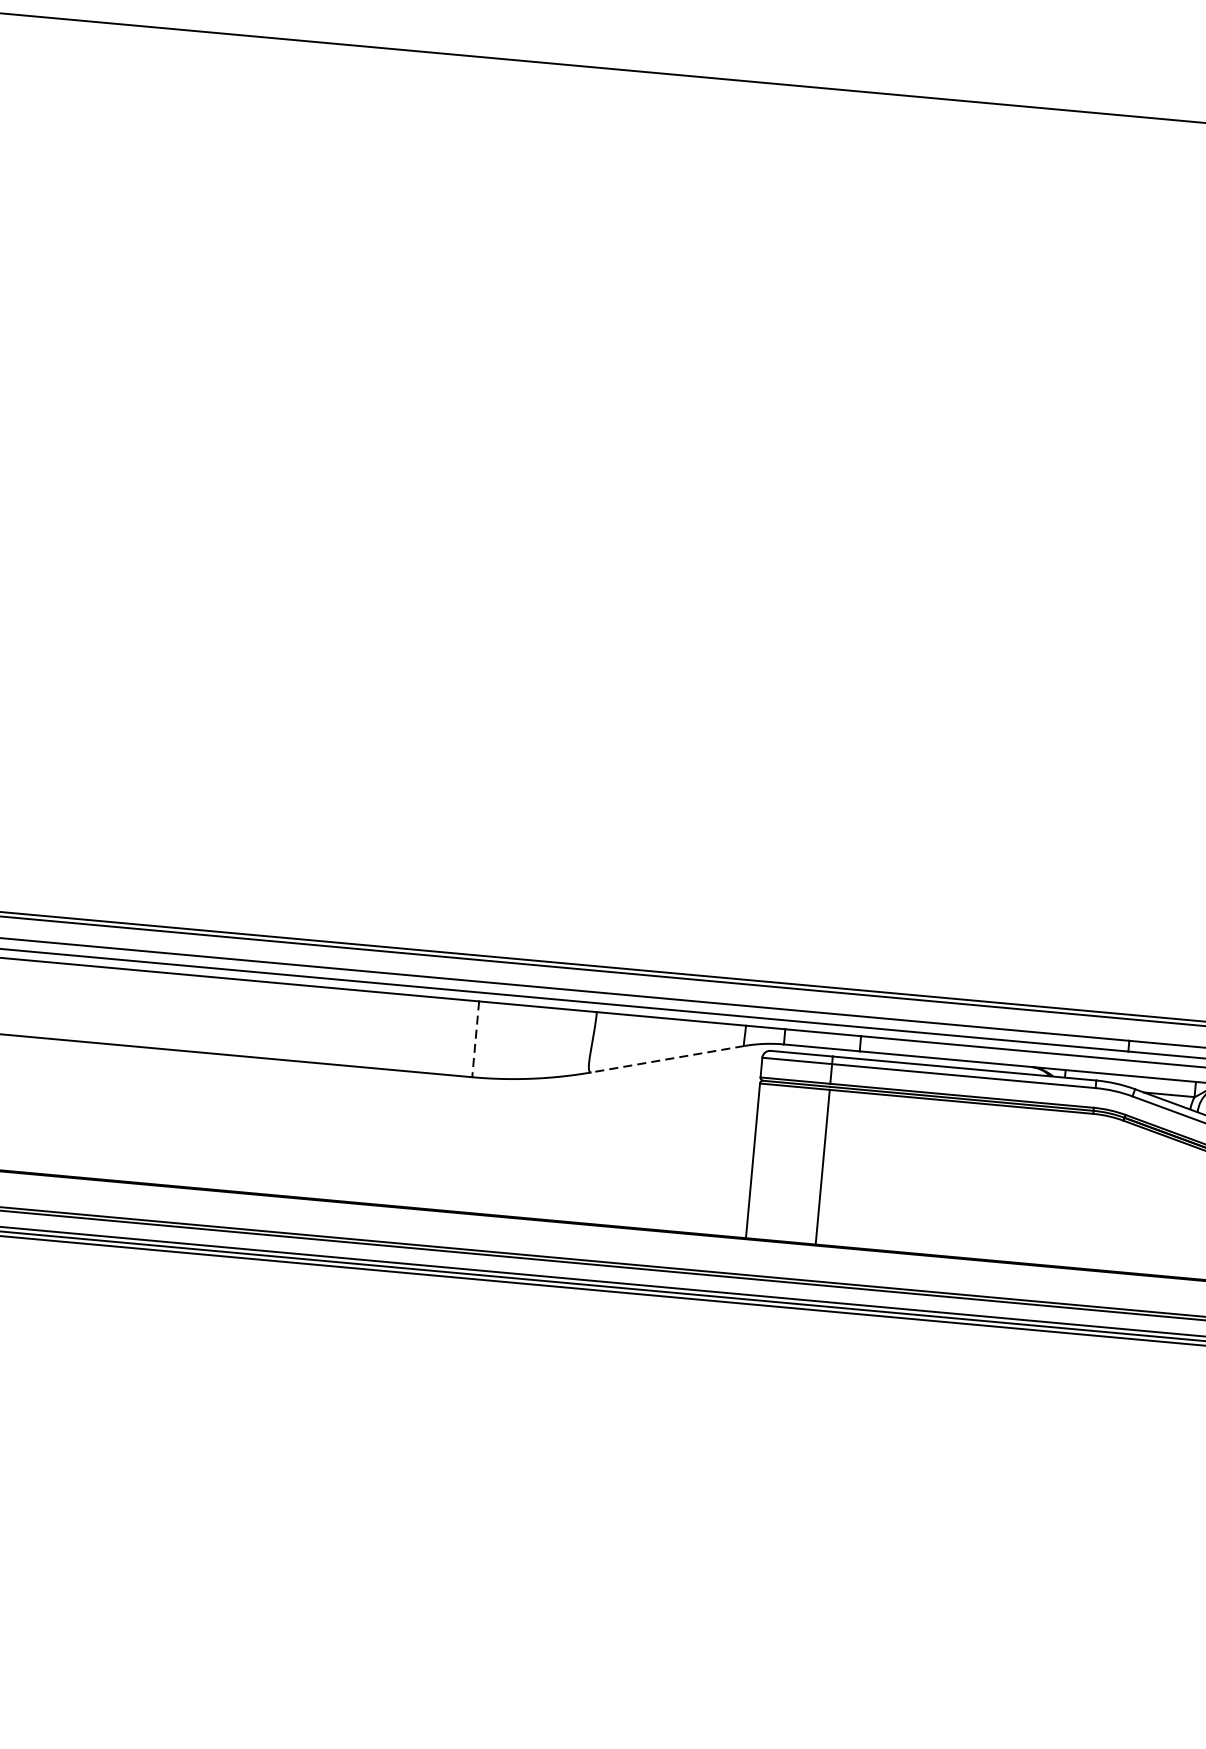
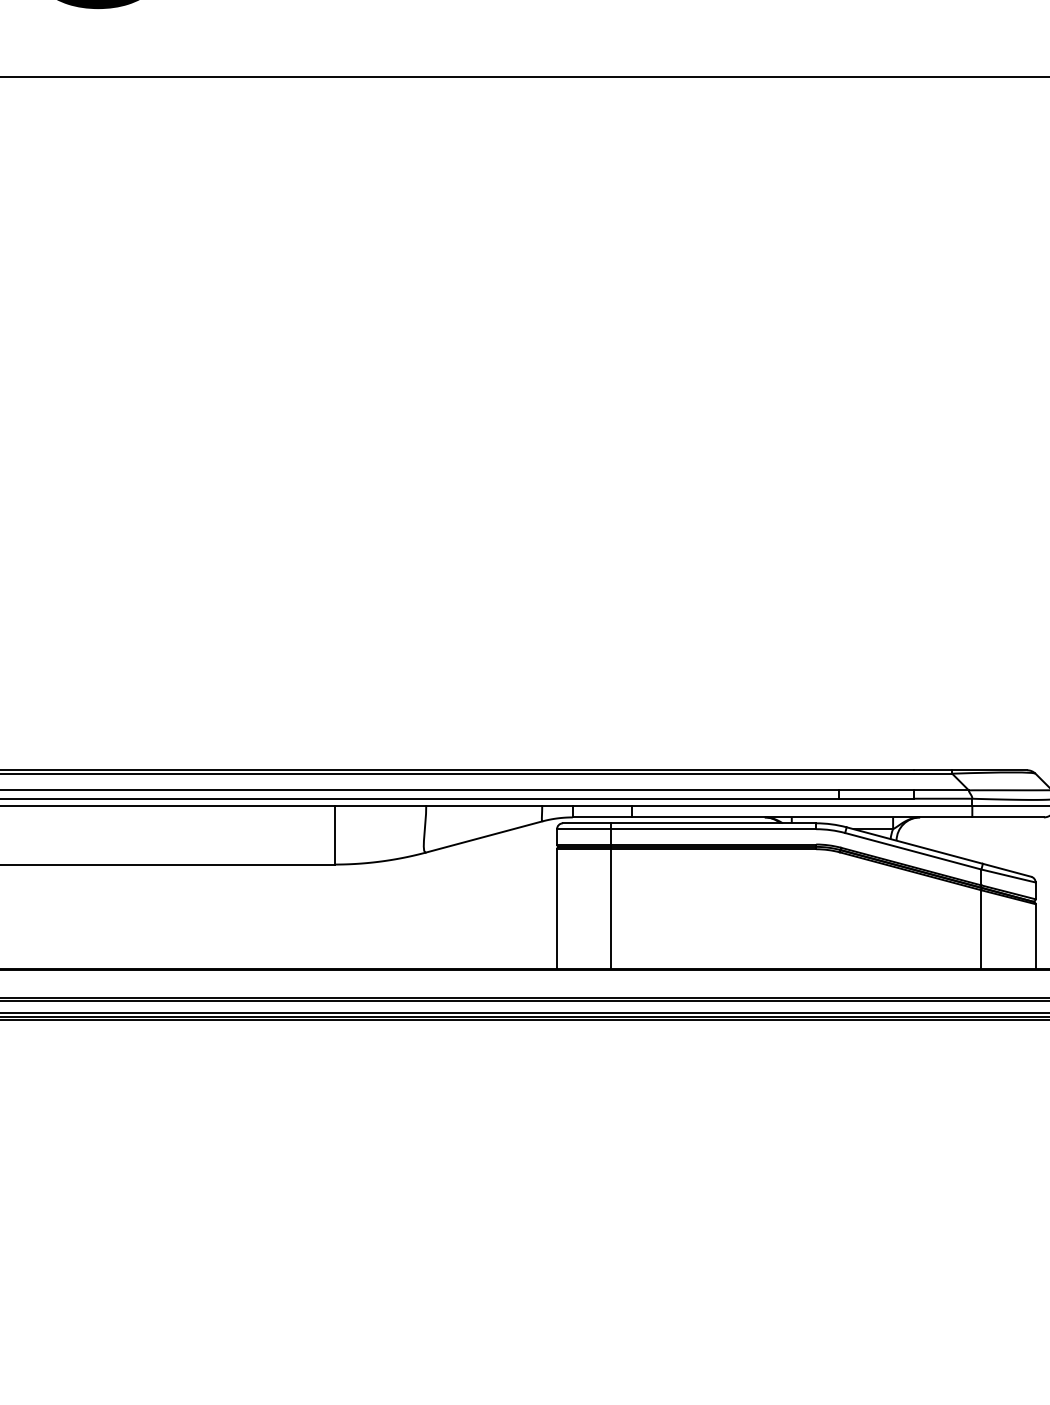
line: (475, 1039) -> (334, 835), dashed -> solid
line: (666, 1059) -> (483, 837), dashed -> solid

